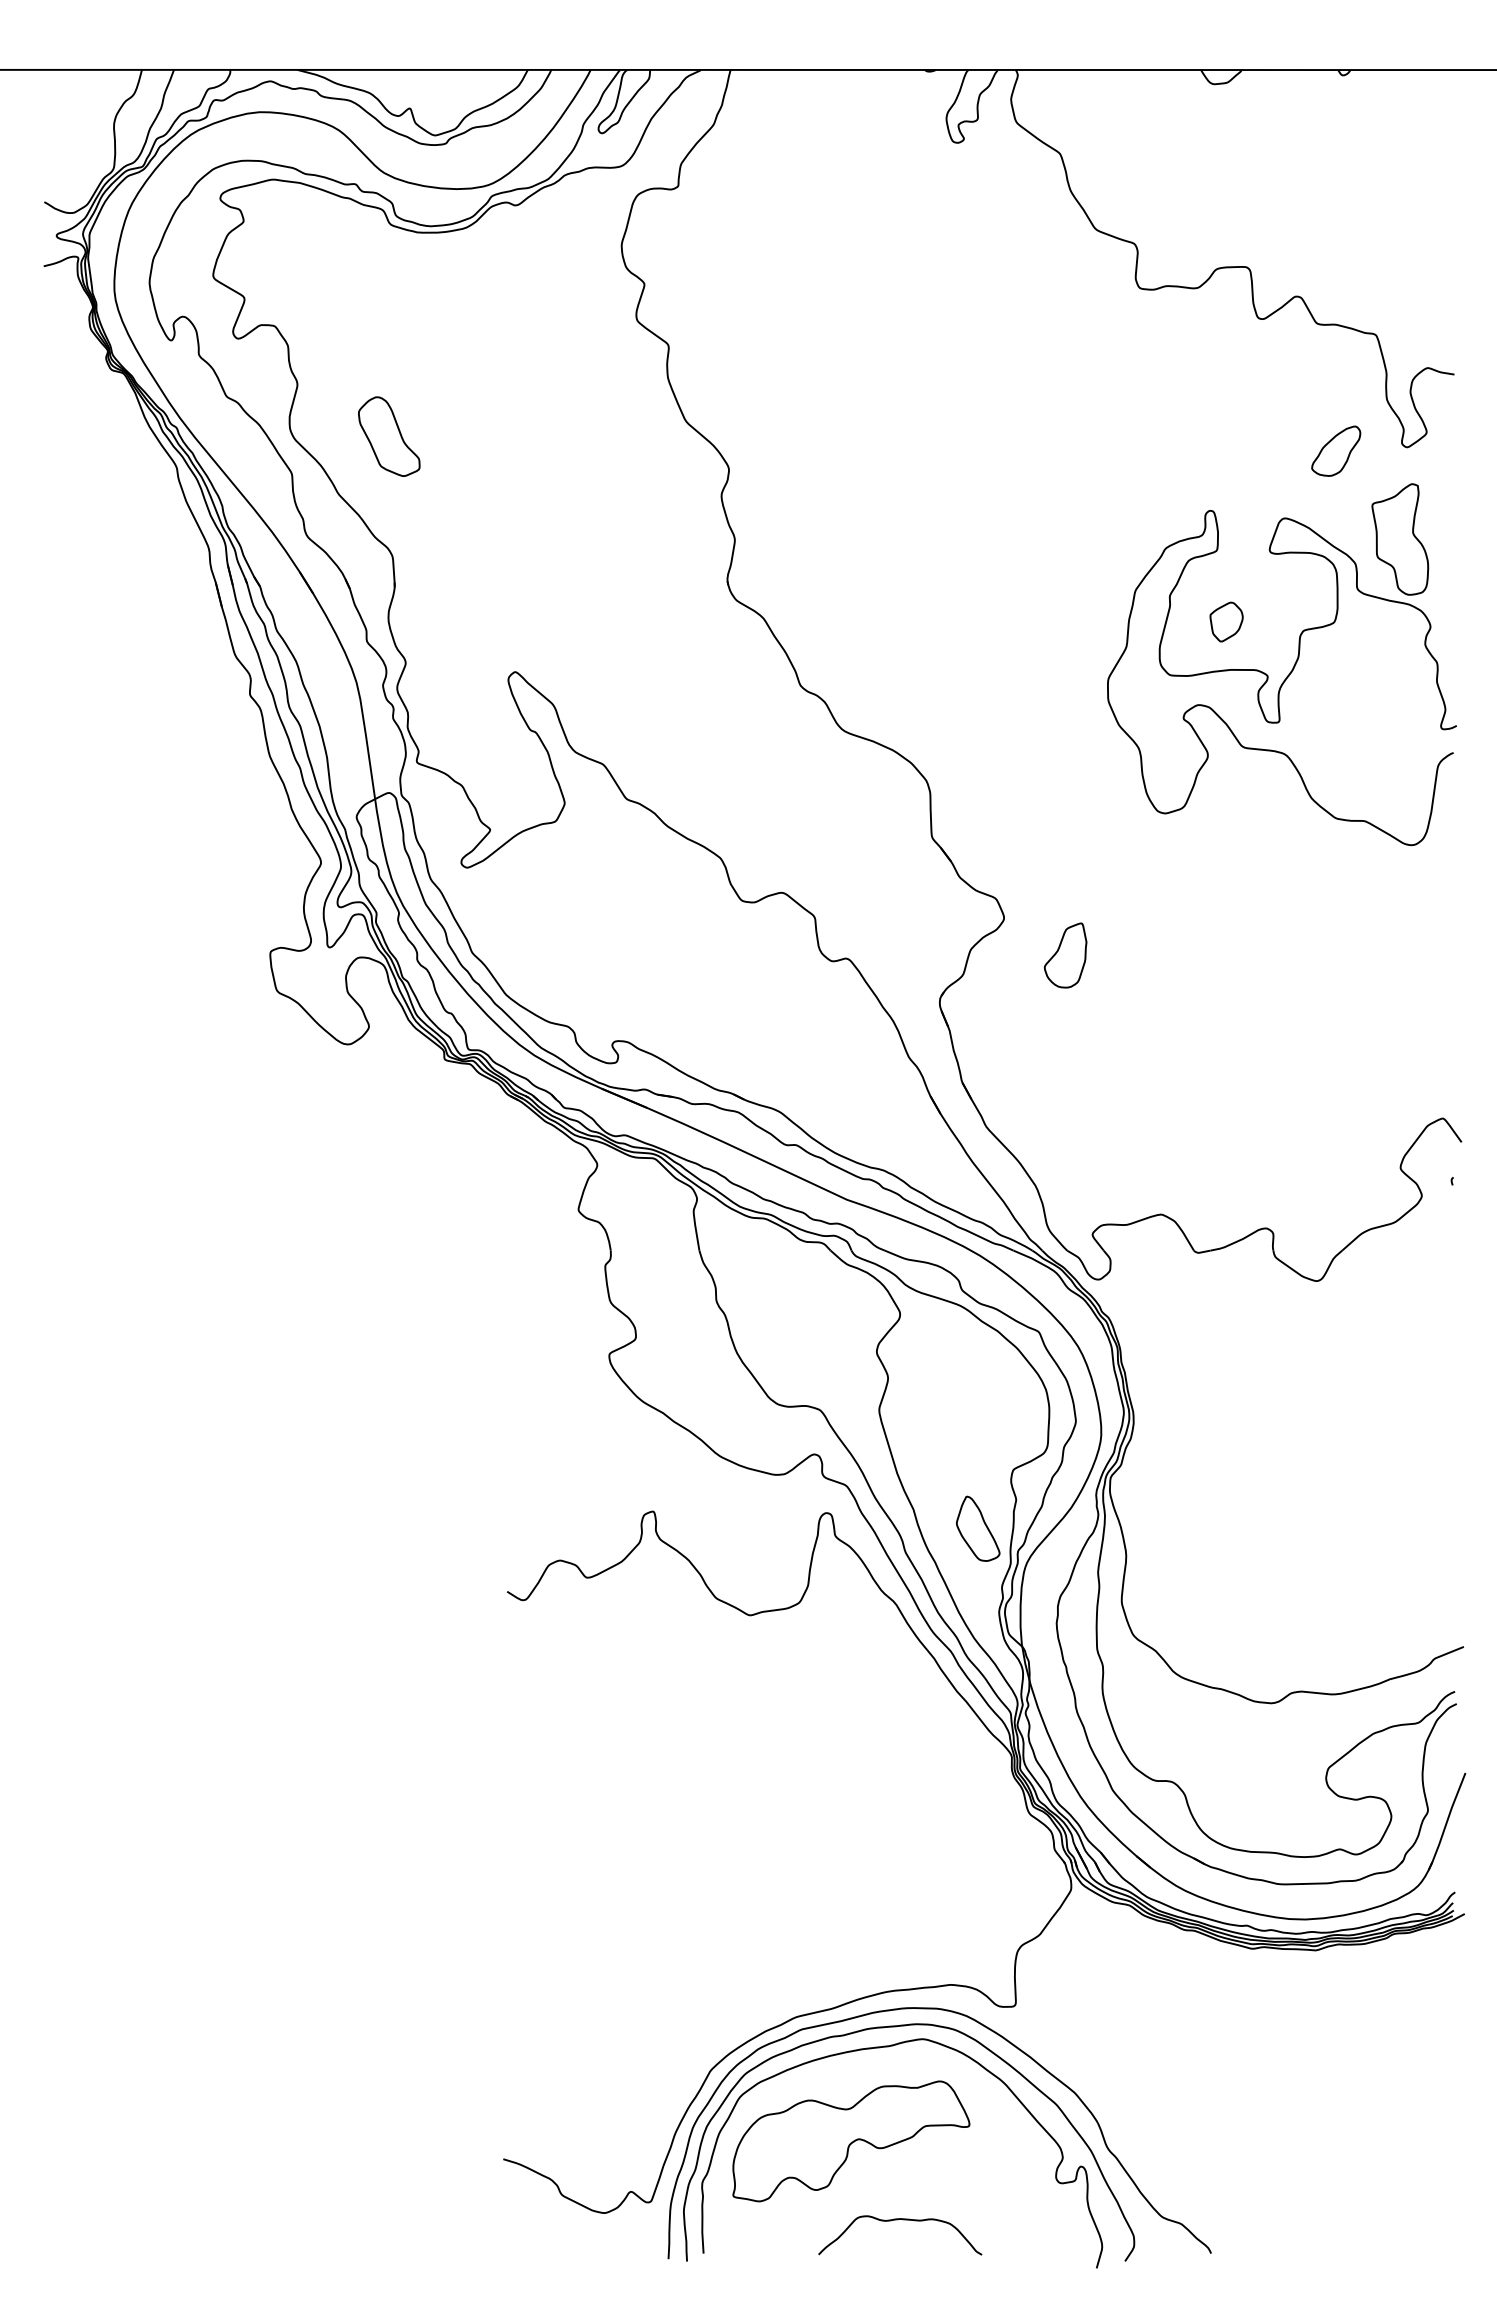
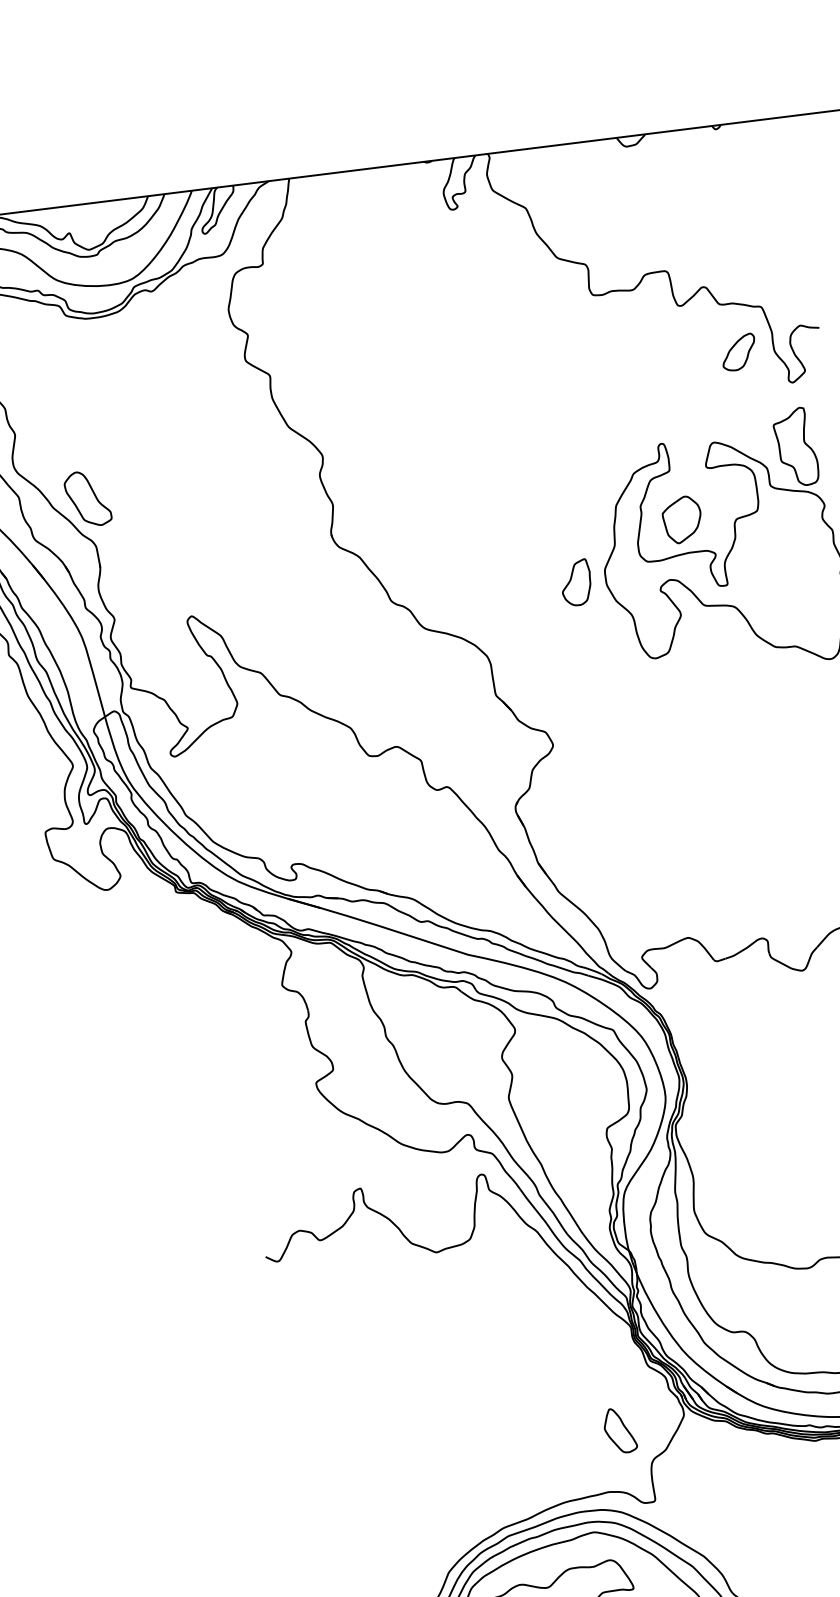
part: (389, 436) -> (88, 498), moved
part: (1336, 450) -> (739, 351), moved
part: (1226, 621) -> (682, 519), size x1.67
part: (1065, 955) -> (576, 582), moved
part: (978, 1528) -> (620, 1430), moved

